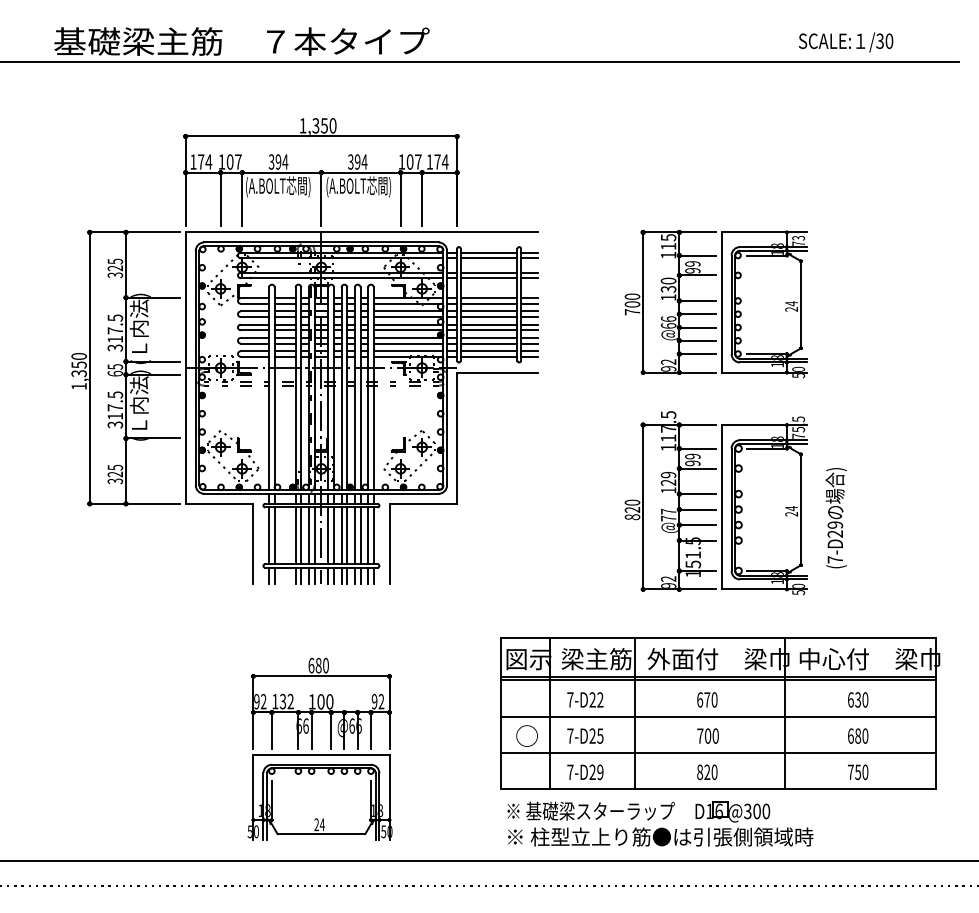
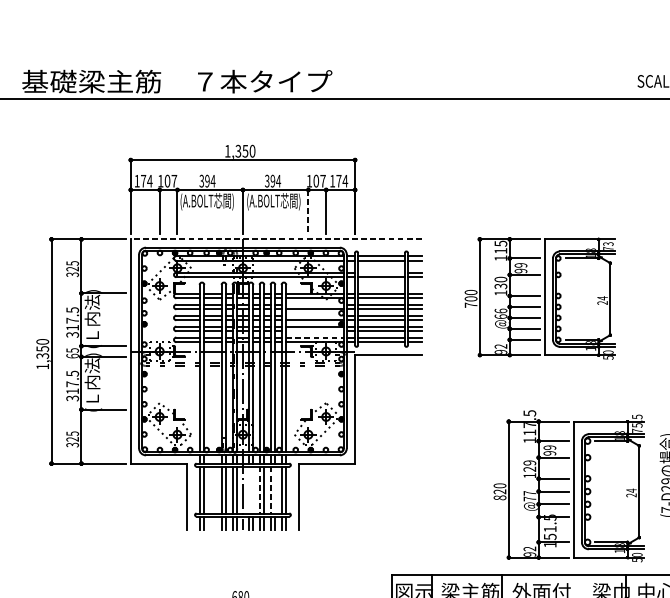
line: (400, 199) -> (308, 212), solid -> dashed
line: (361, 232) -> (276, 239), solid -> dashed
line: (488, 272) -> (381, 272), removed
part: (715, 303) -> (539, 298), moved
line: (408, 311) -> (314, 304), removed
line: (408, 324) -> (314, 315), removed
line: (408, 343) -> (314, 331), removed
line: (408, 351) -> (314, 337), solid -> dashed
part: (715, 503) -> (568, 486), moved
line: (328, 535) -> (248, 489), removed
line: (334, 535) -> (253, 489), removed
line: (360, 535) -> (275, 489), removed
line: (341, 536) -> (259, 490), solid -> dashed
line: (354, 536) -> (270, 490), solid -> dashed

